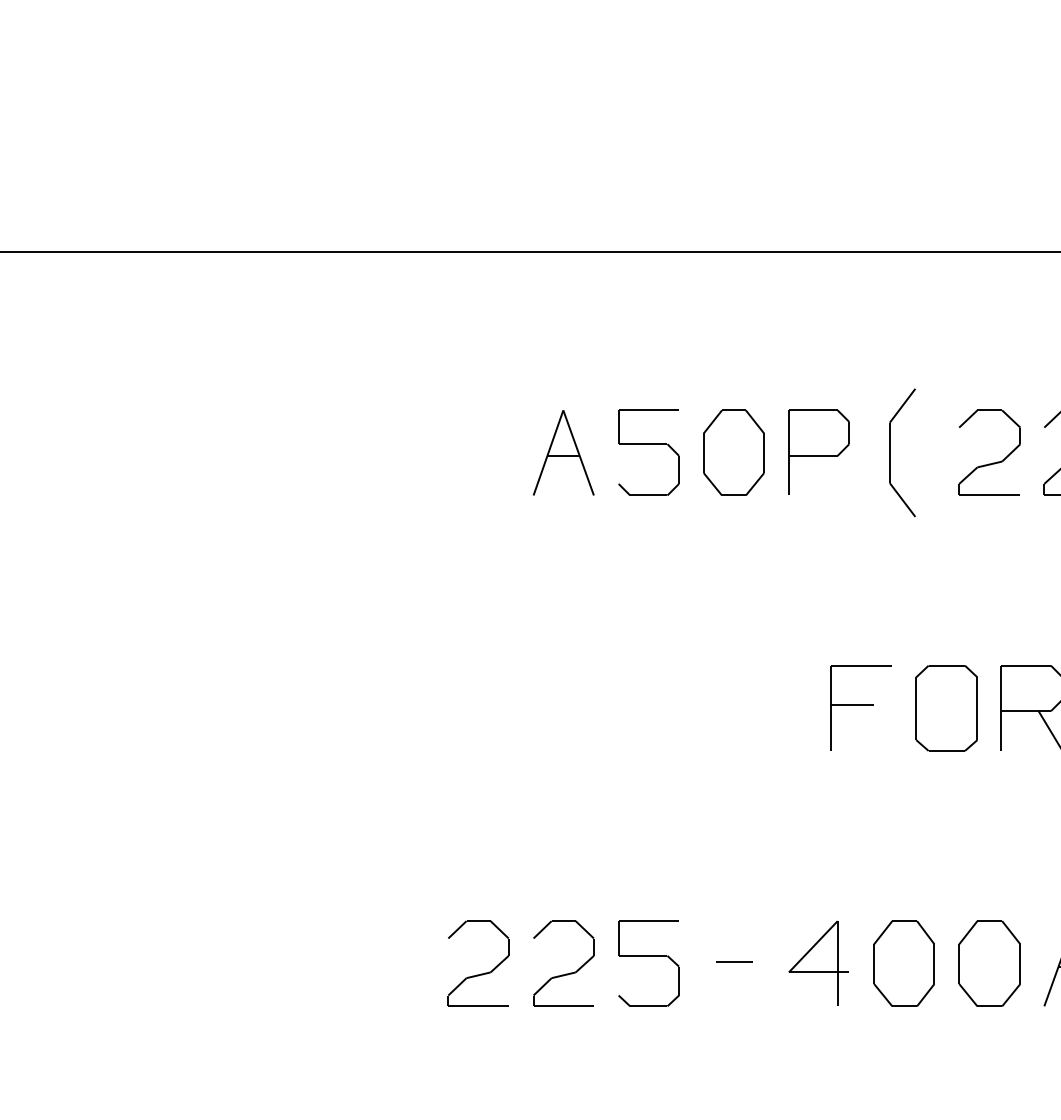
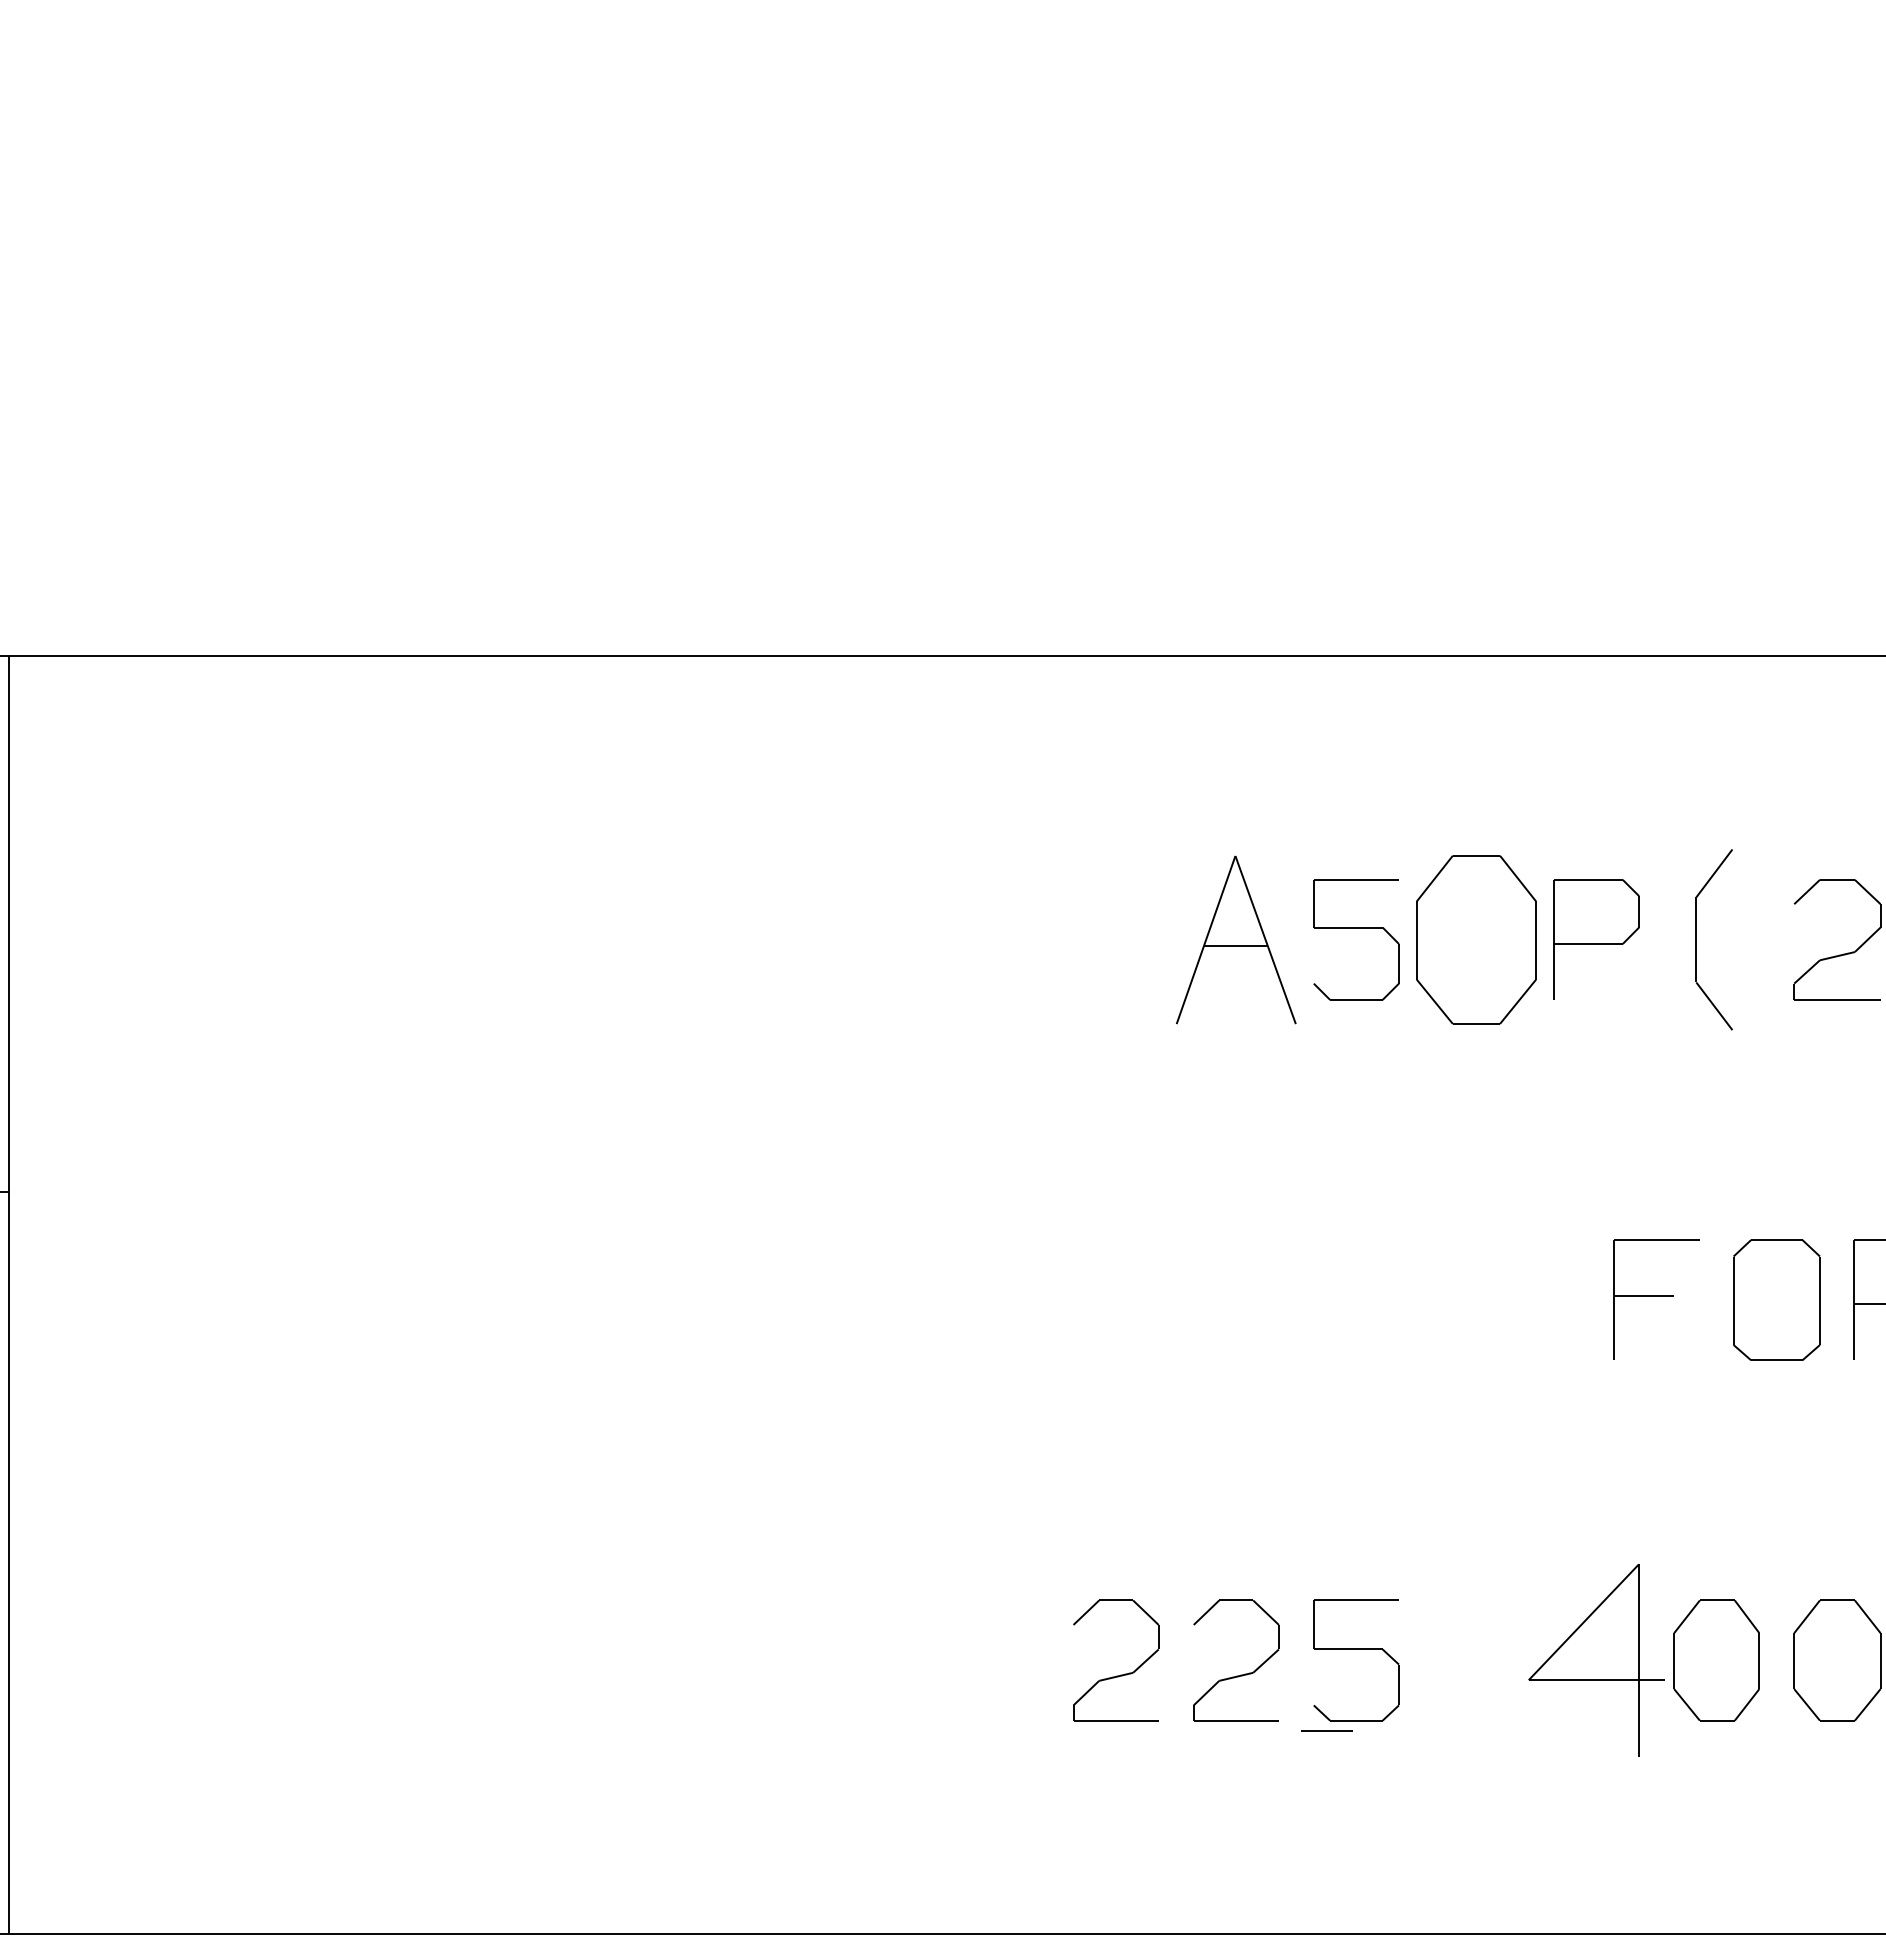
part: (563, 452) -> (1236, 939), size x1.4
part: (733, 452) -> (1476, 939), size x1.4
line: (733, 961) -> (1326, 1730), moved
part: (818, 963) -> (1595, 1660), size x1.6

